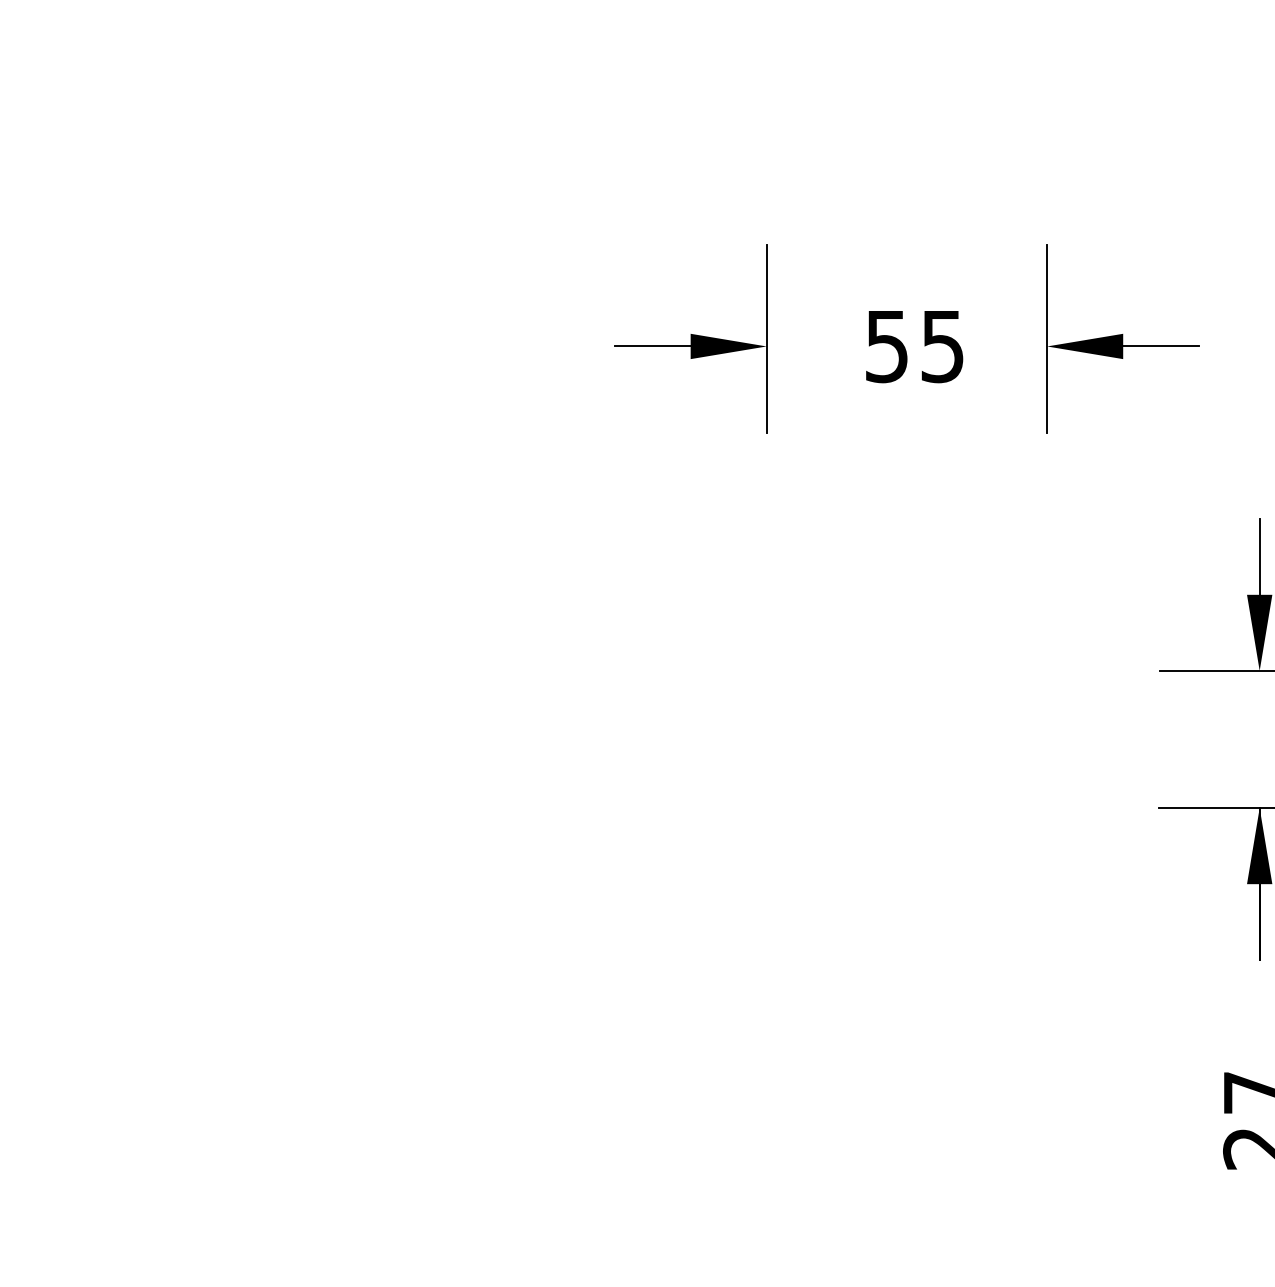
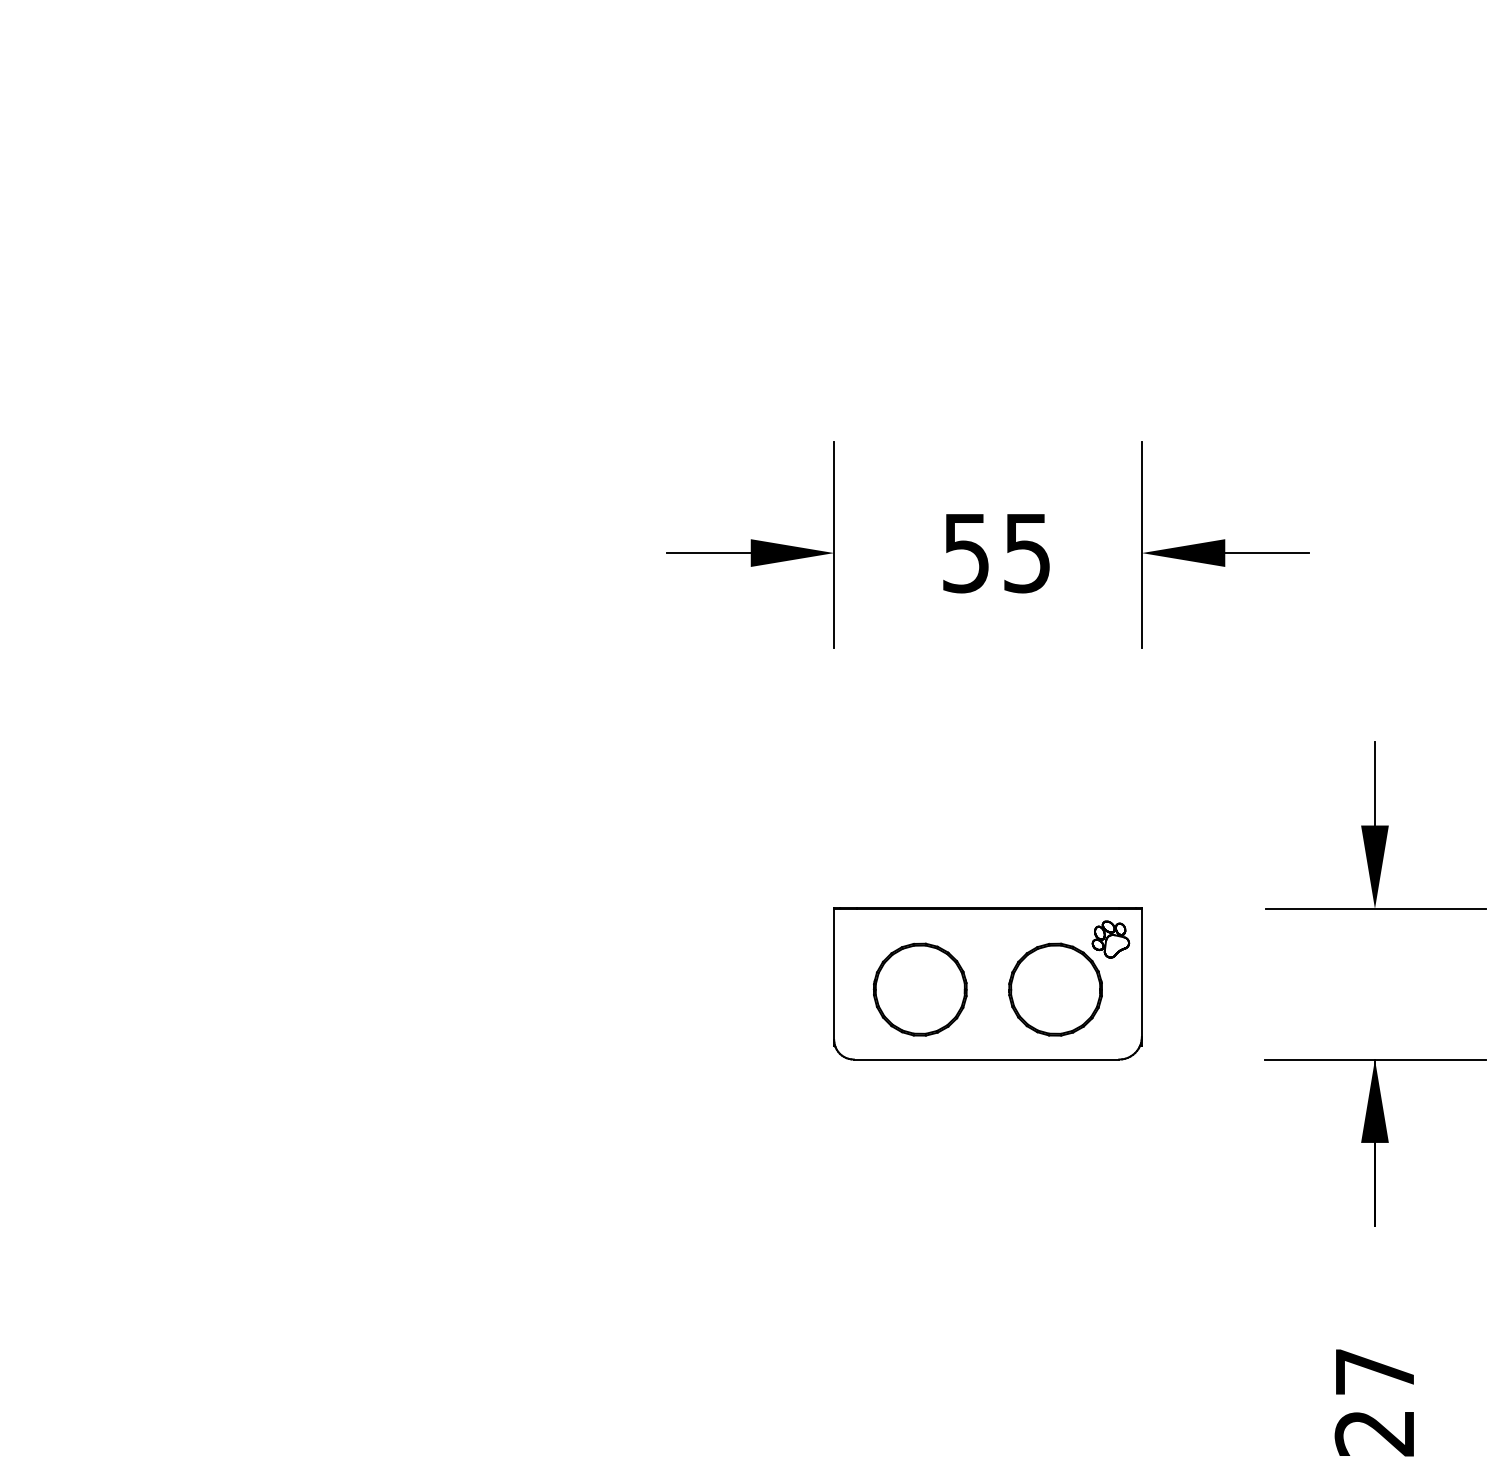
part: (906, 738) -> (987, 983), added

